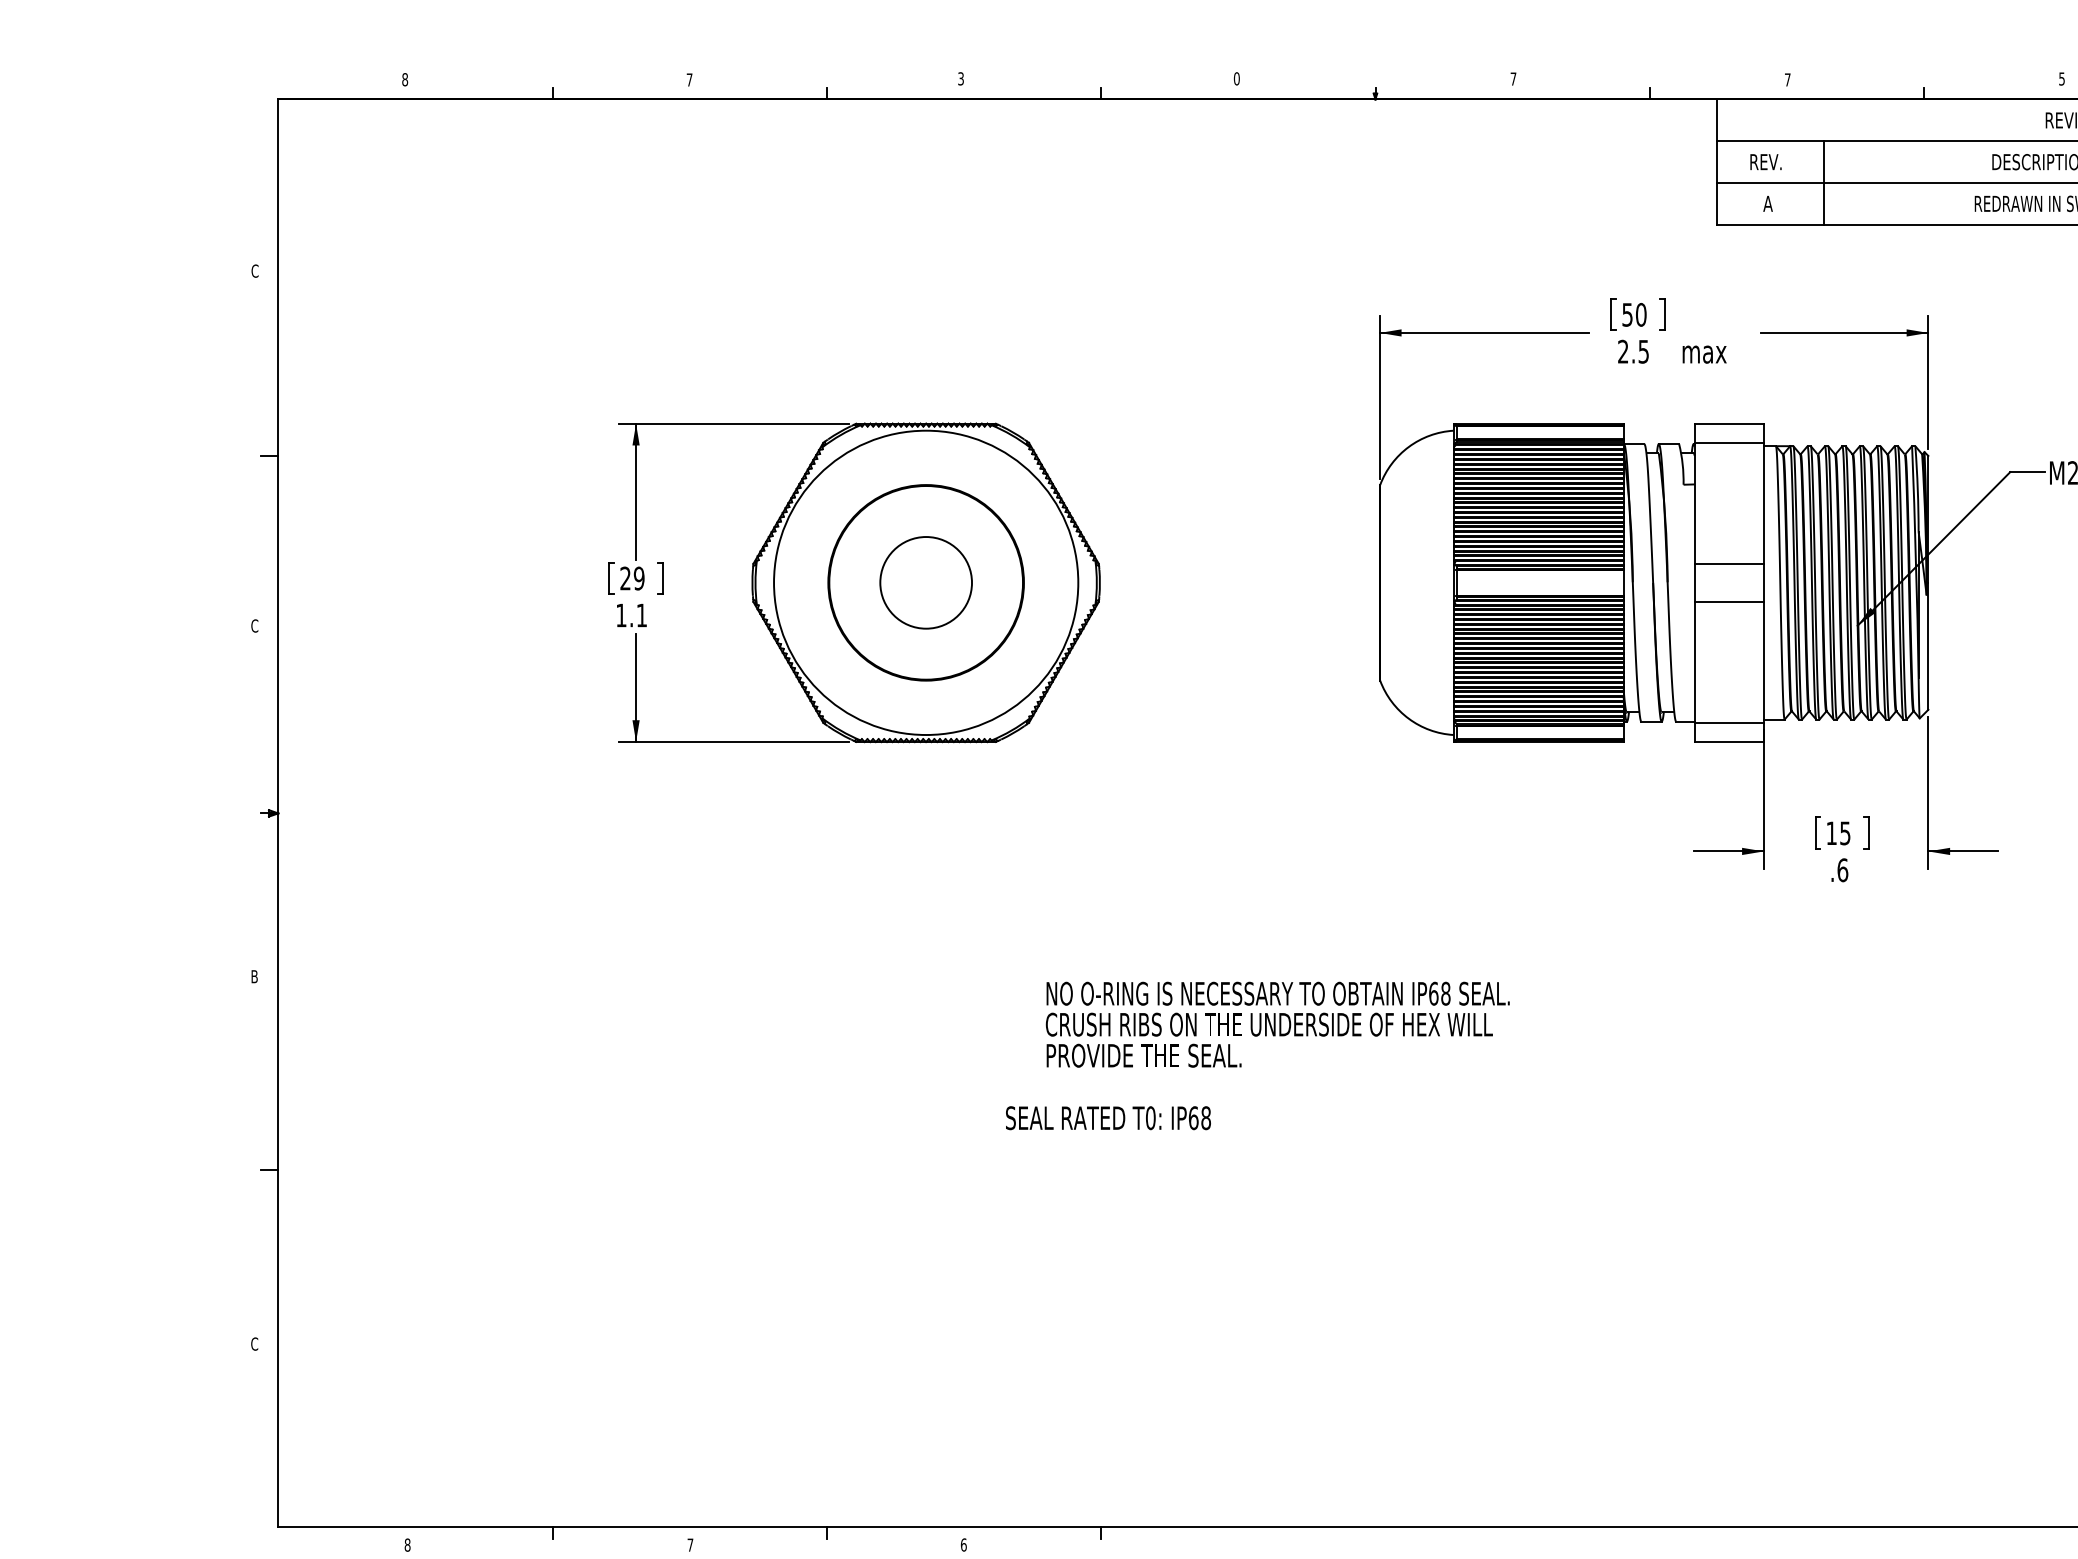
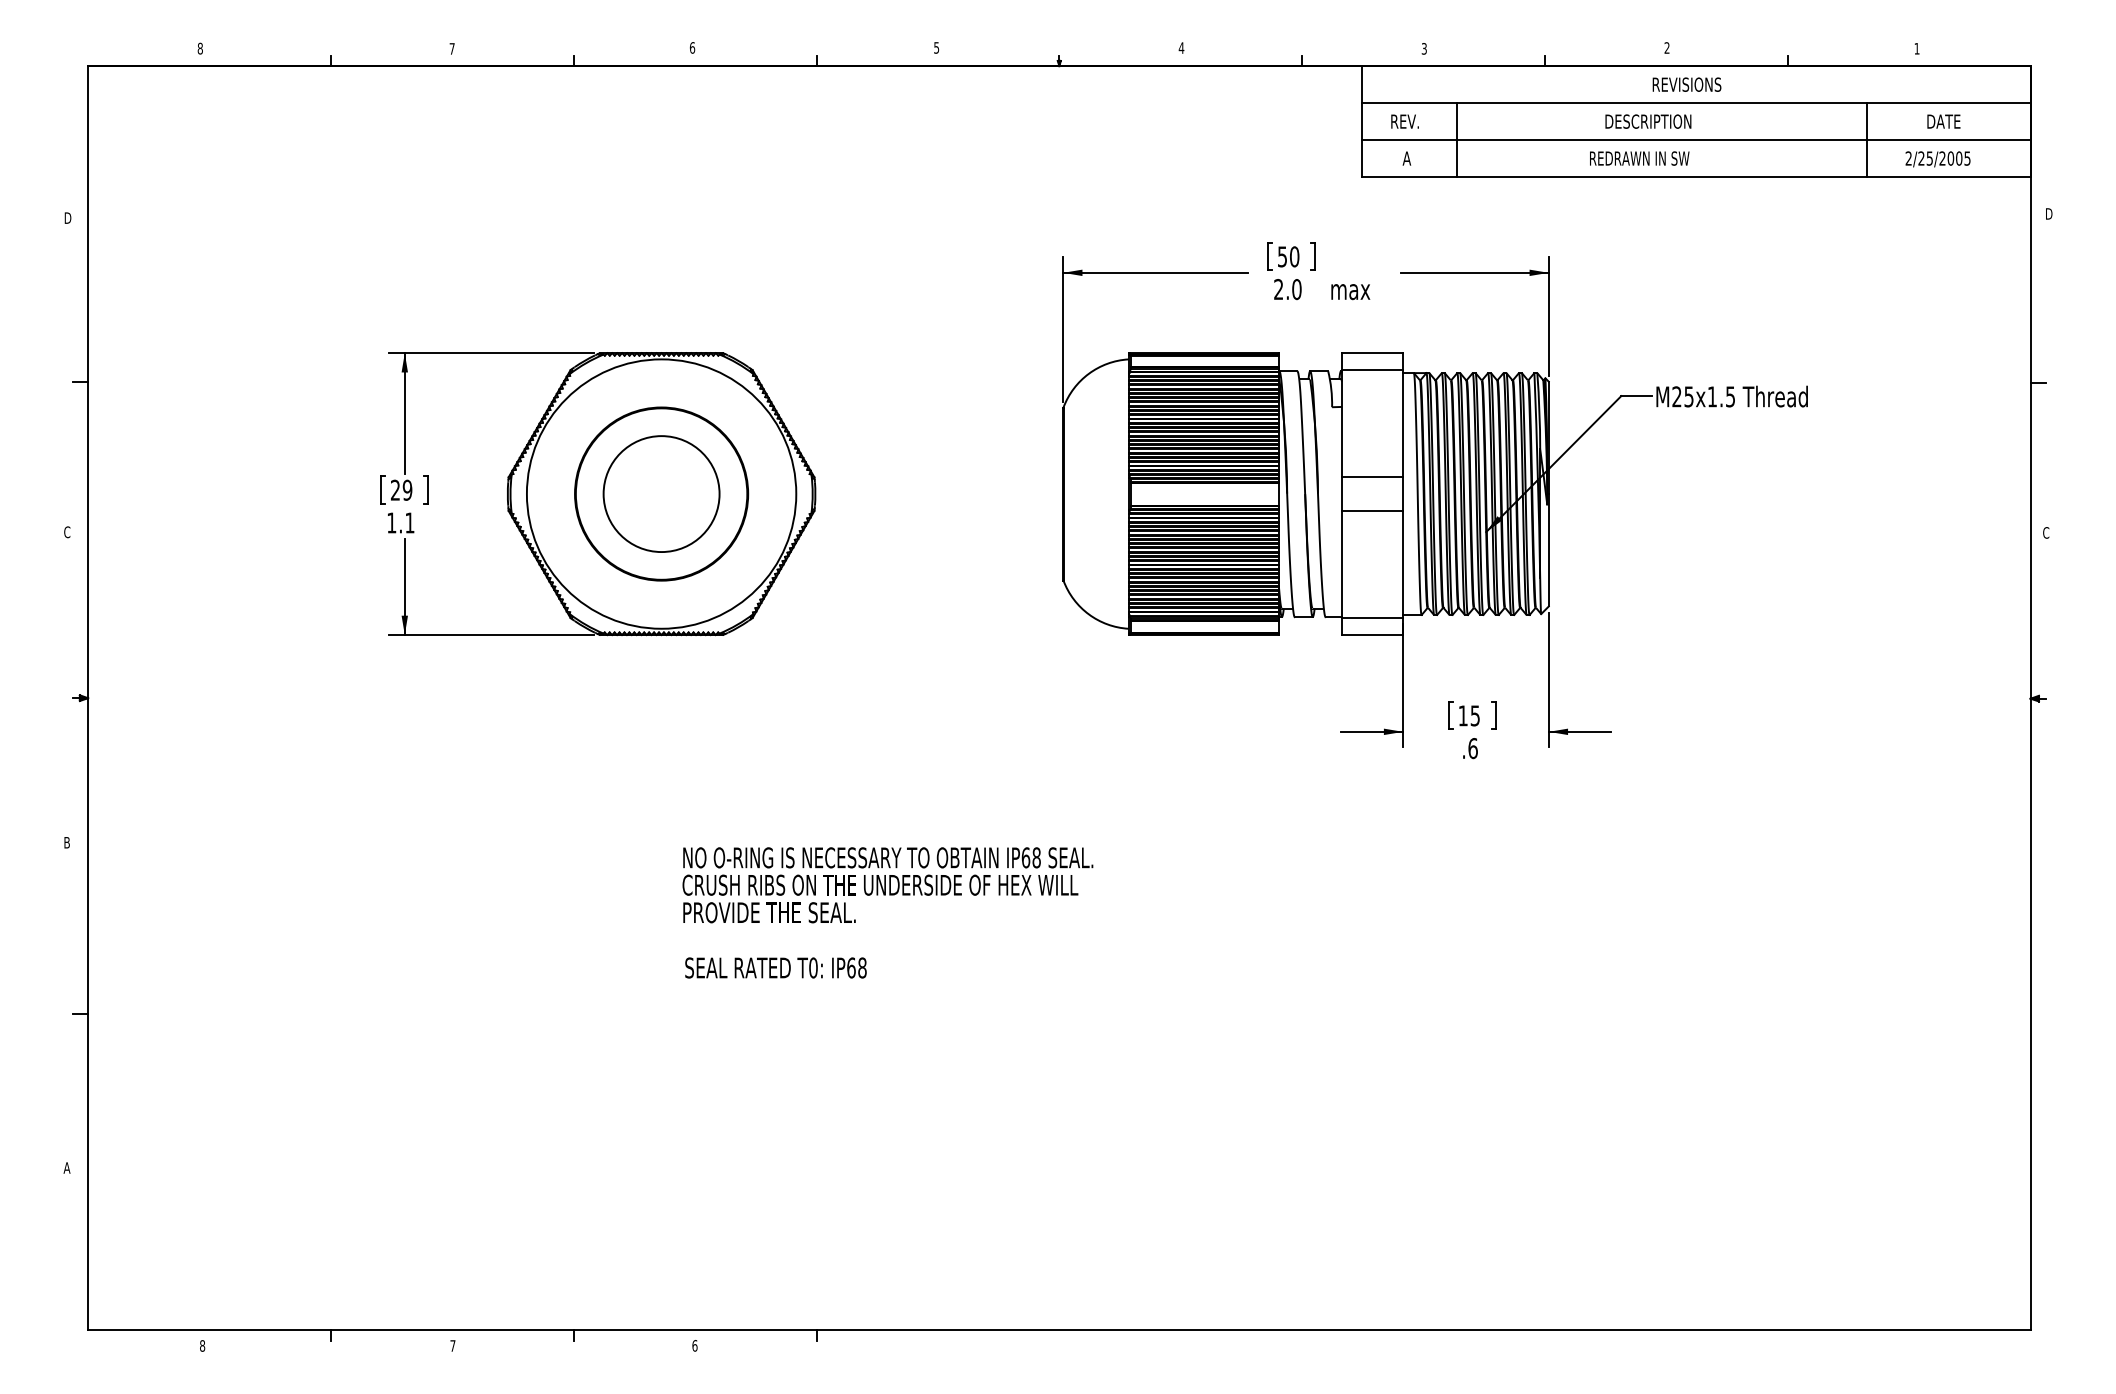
text: (961, 78) -> (692, 47), 3 -> 6
text: (1236, 78) -> (936, 47), 0 -> 5
text: (1513, 78) -> (1181, 47), 7 -> 4
text: (2061, 78) -> (1666, 47), 5 -> 2
text: (1786, 79) -> (1423, 48), 7 -> 3
text: (255, 271) -> (67, 218), C -> D
text: (1643, 351) -> (1296, 289), 2.5 -> 2.0
circle: (926, 583) -> (661, 494), size x1.43
text: (1277, 1024) -> (887, 885), moved
text: (1107, 1117) -> (775, 967), moved
text: (253, 1343) -> (66, 1167), C -> A

